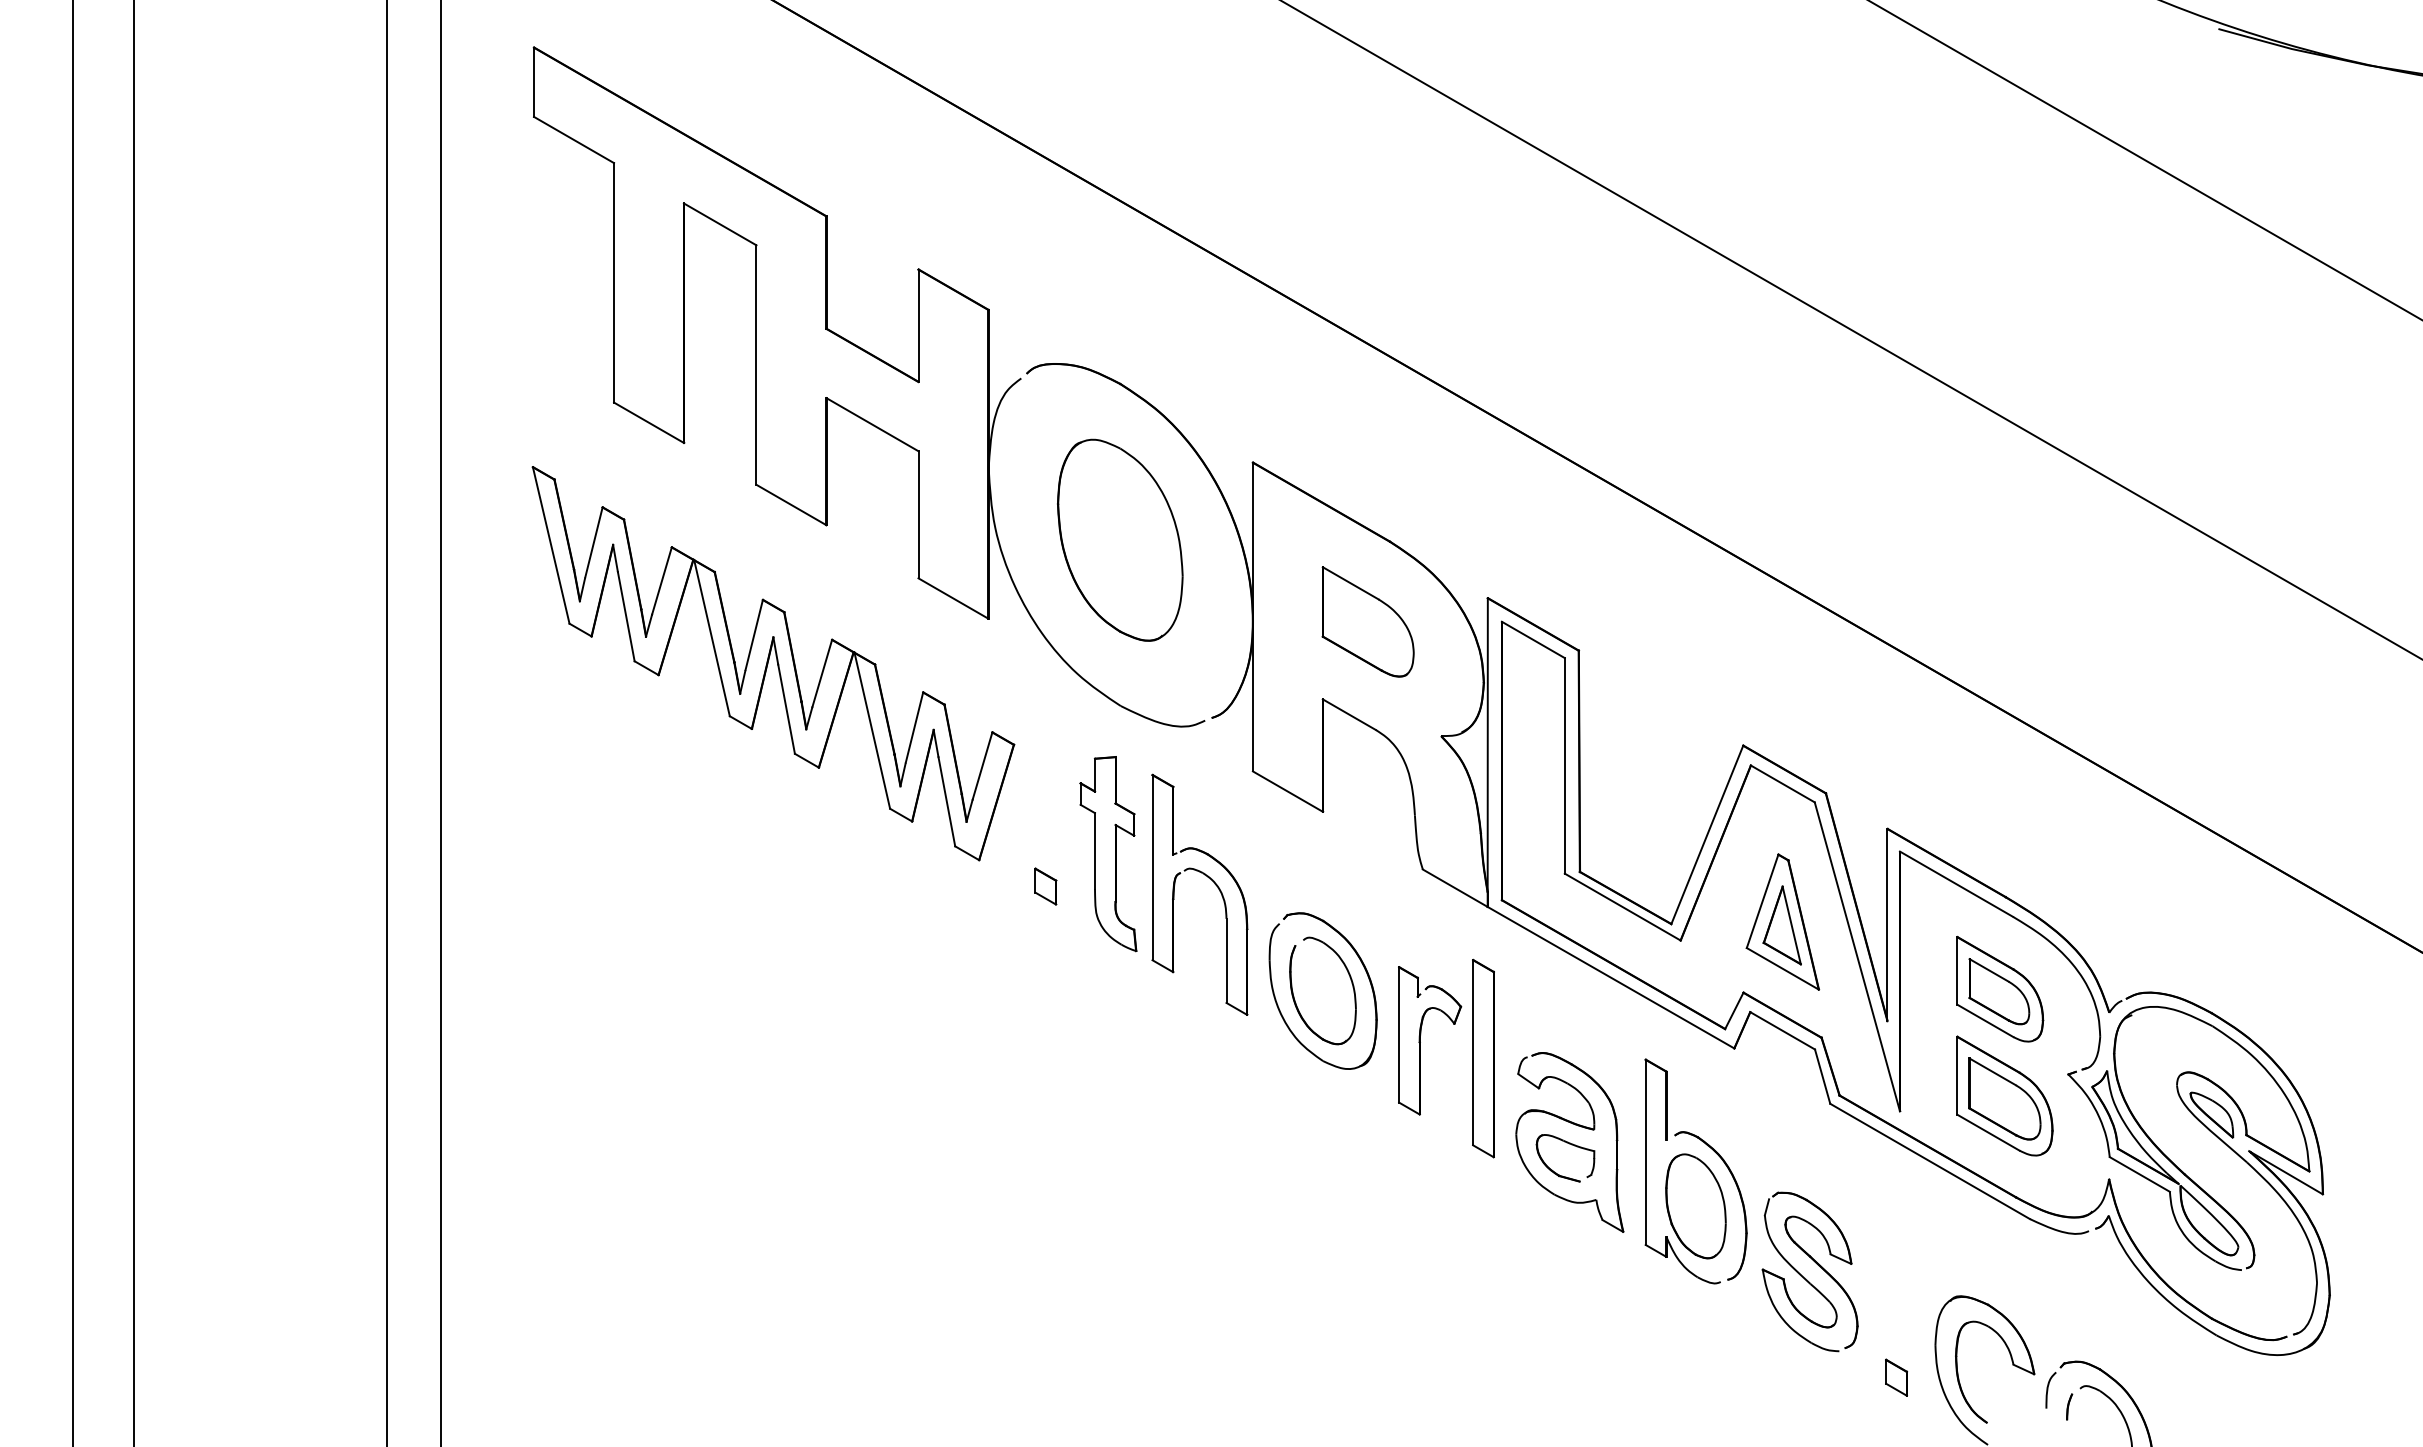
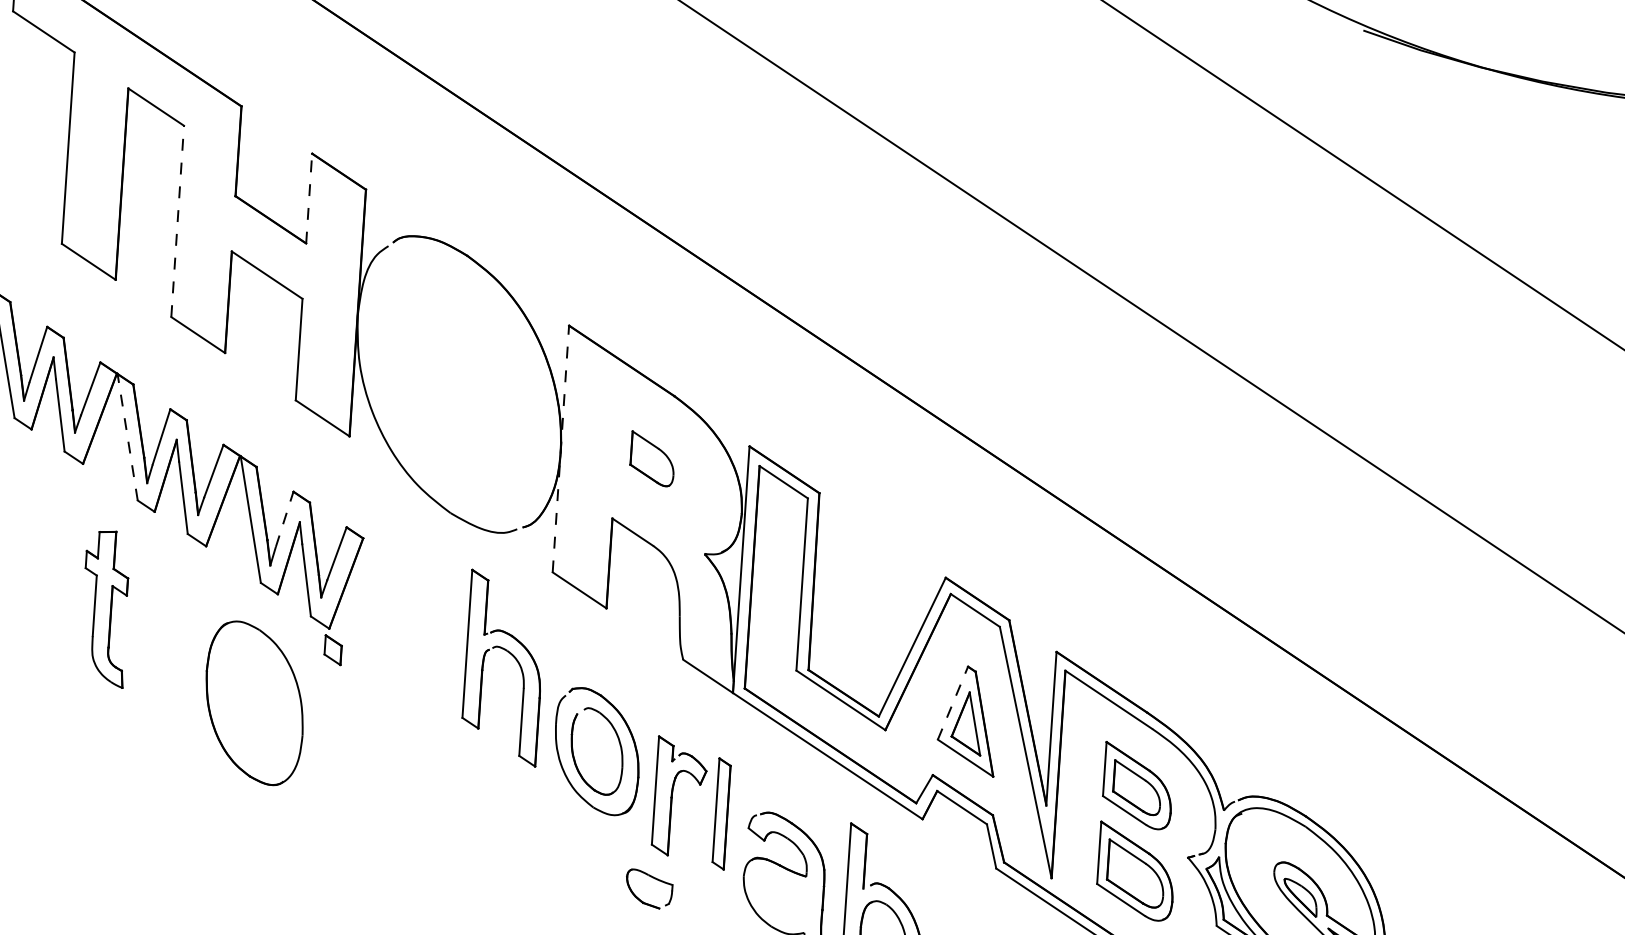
line: (918, 325) -> (309, 198), solid -> dashed
line: (756, 365) -> (177, 221), solid -> dashed
part: (1120, 539) -> (254, 702), moved
line: (1252, 616) -> (560, 448), solid -> dashed
part: (1367, 621) -> (652, 458), size x0.6
line: (712, 638) -> (128, 437), solid -> dashed
line: (914, 727) -> (284, 519), solid -> dashed
part: (1108, 854) -> (105, 609), moved
part: (1045, 886) -> (332, 650), moved
line: (1762, 900) -> (952, 702), solid -> dashed
part: (1483, 1058) -> (721, 813), size x0.7
part: (1571, 1145) -> (654, 879), moved

